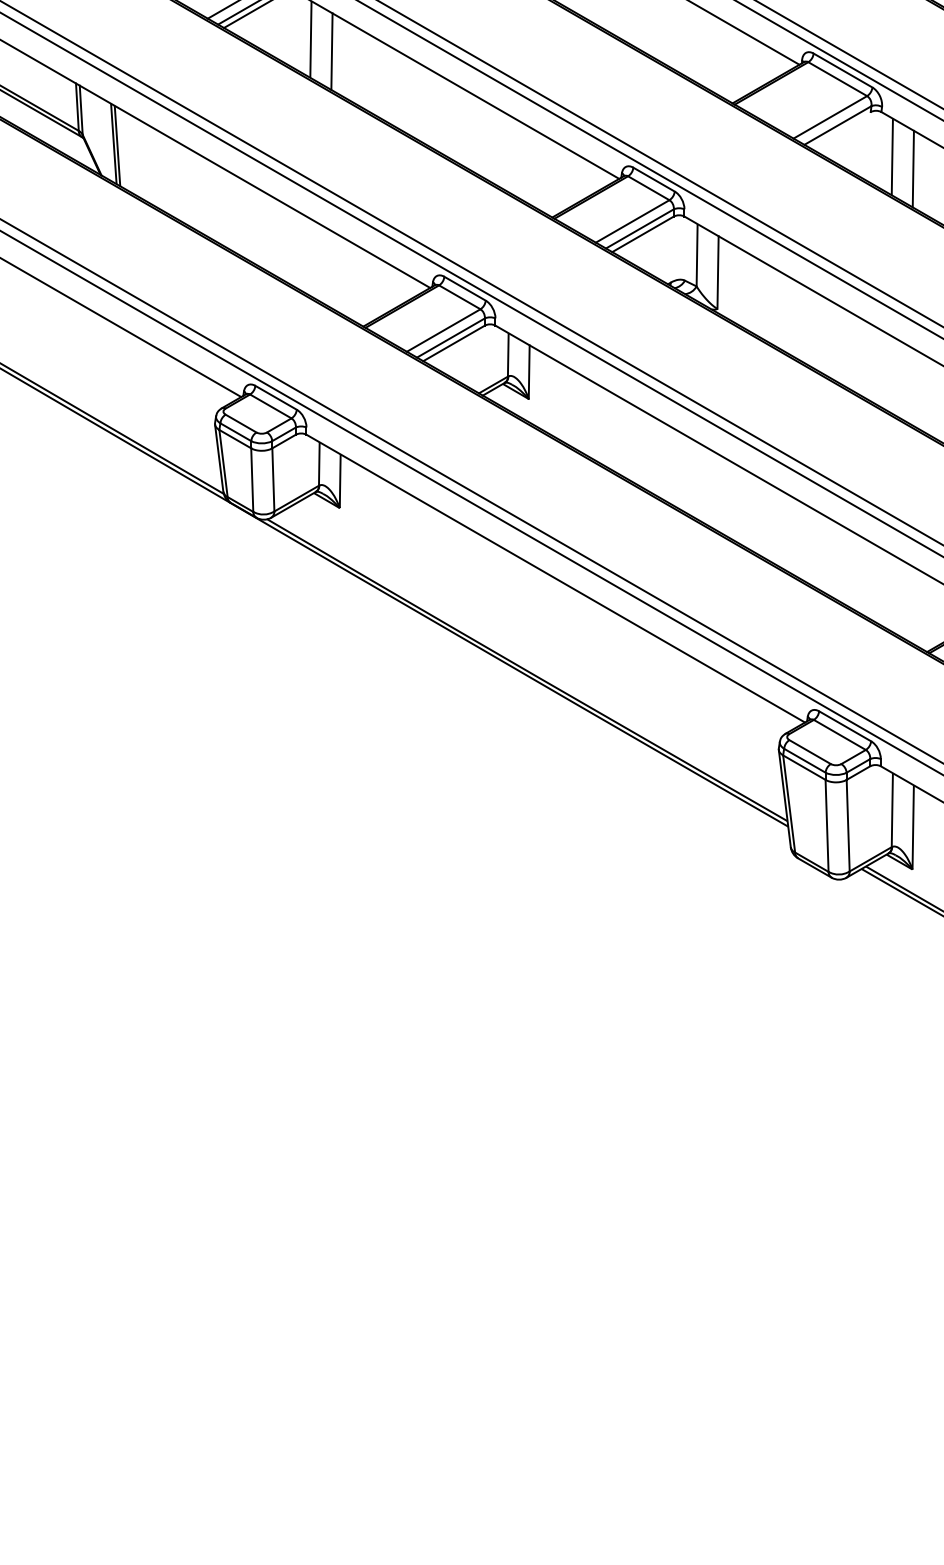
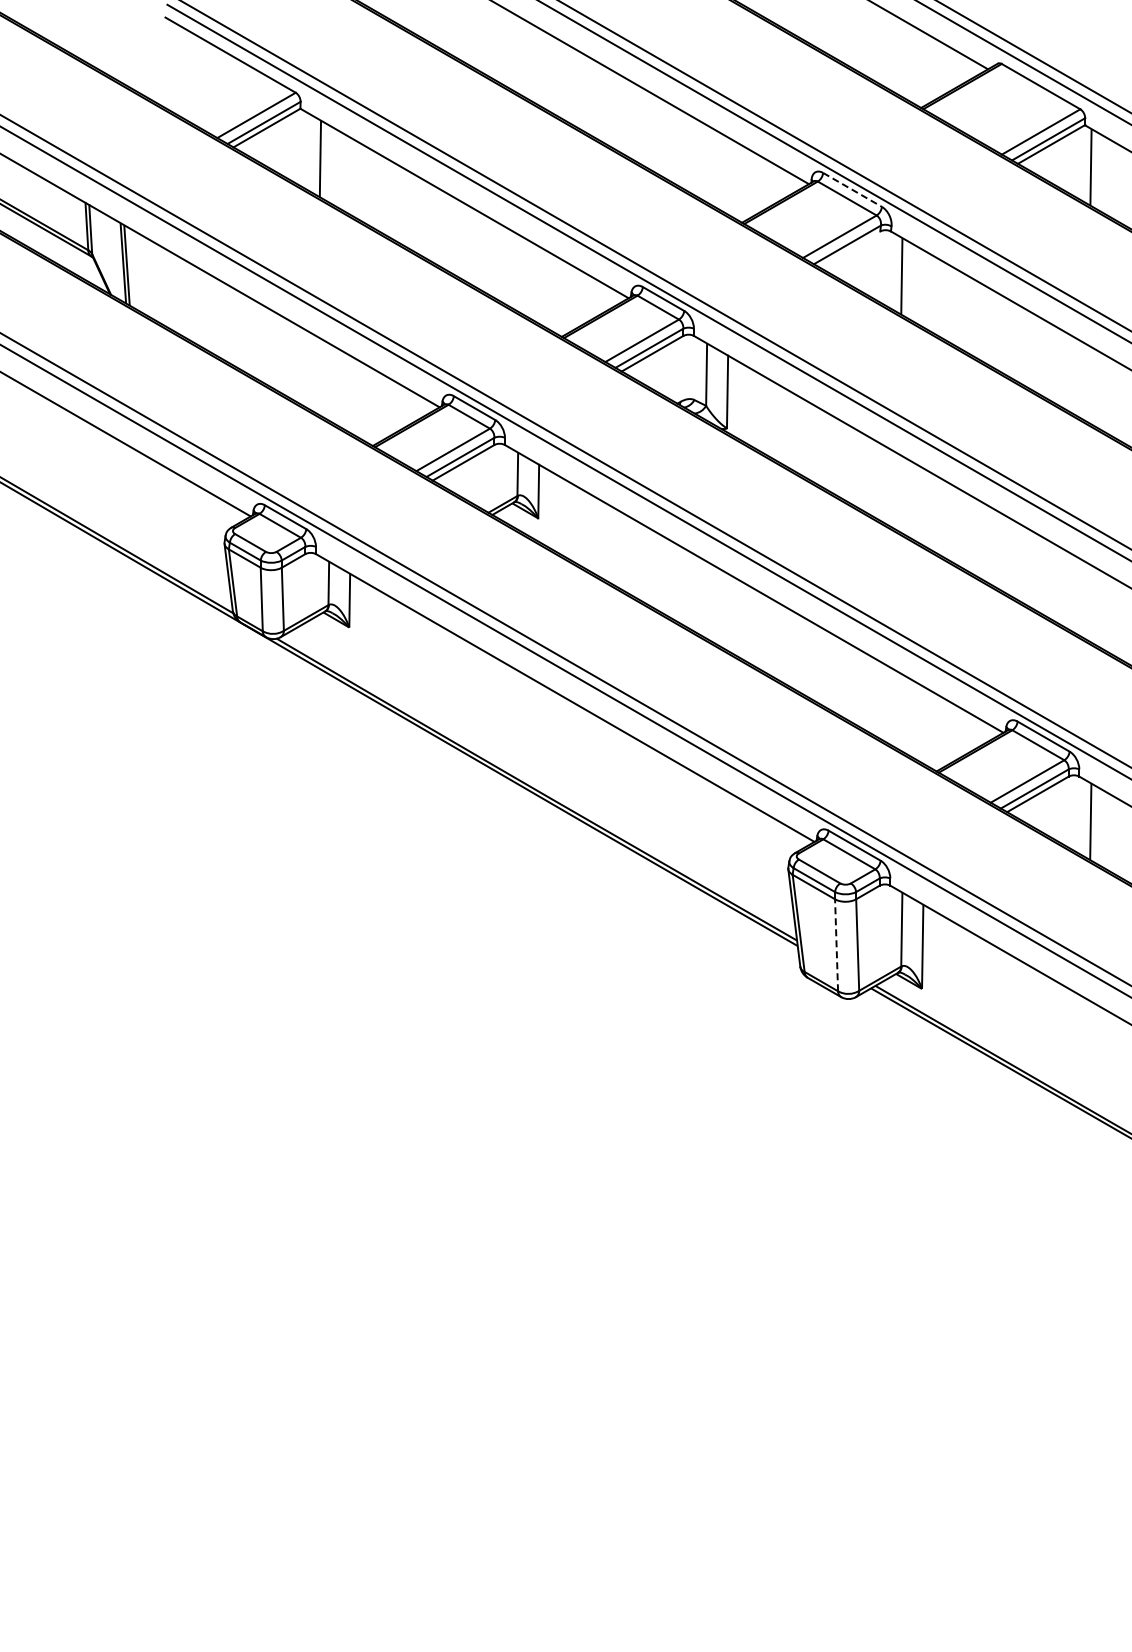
line: (332, 51) -> (341, 170), removed
line: (843, 70) -> (852, 189), solid -> dashed
line: (913, 169) -> (922, 288), removed
line: (827, 825) -> (836, 944), solid -> dashed

